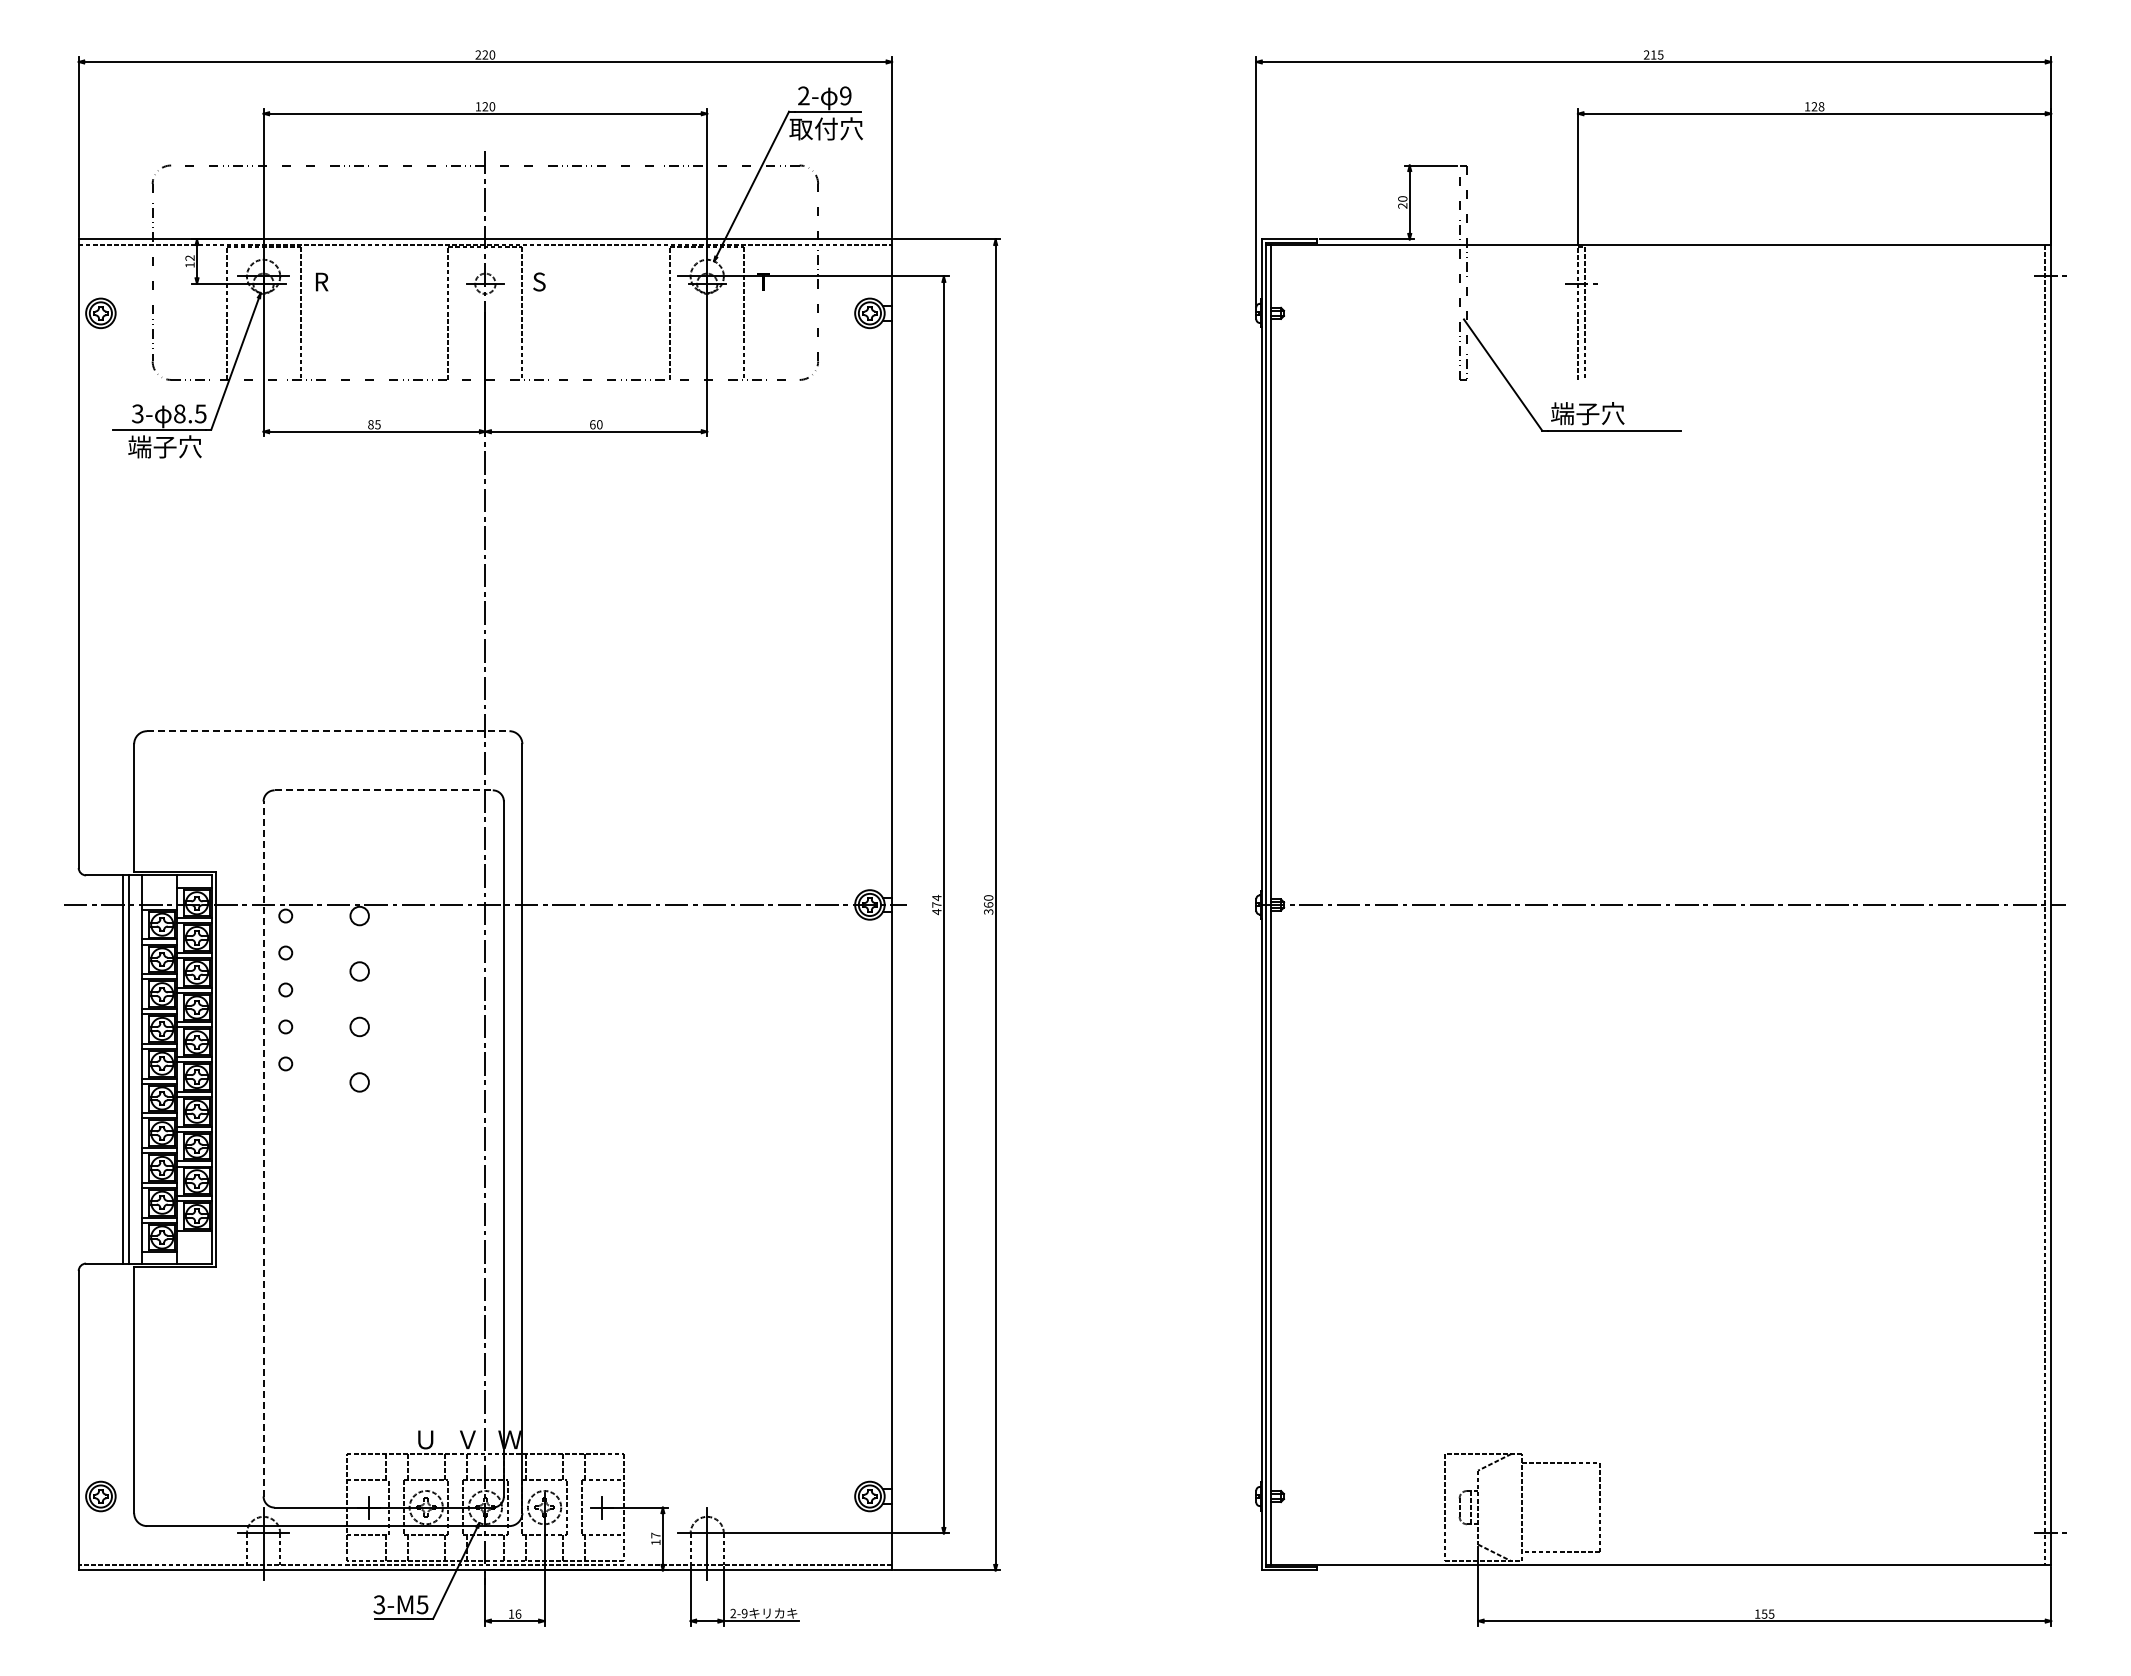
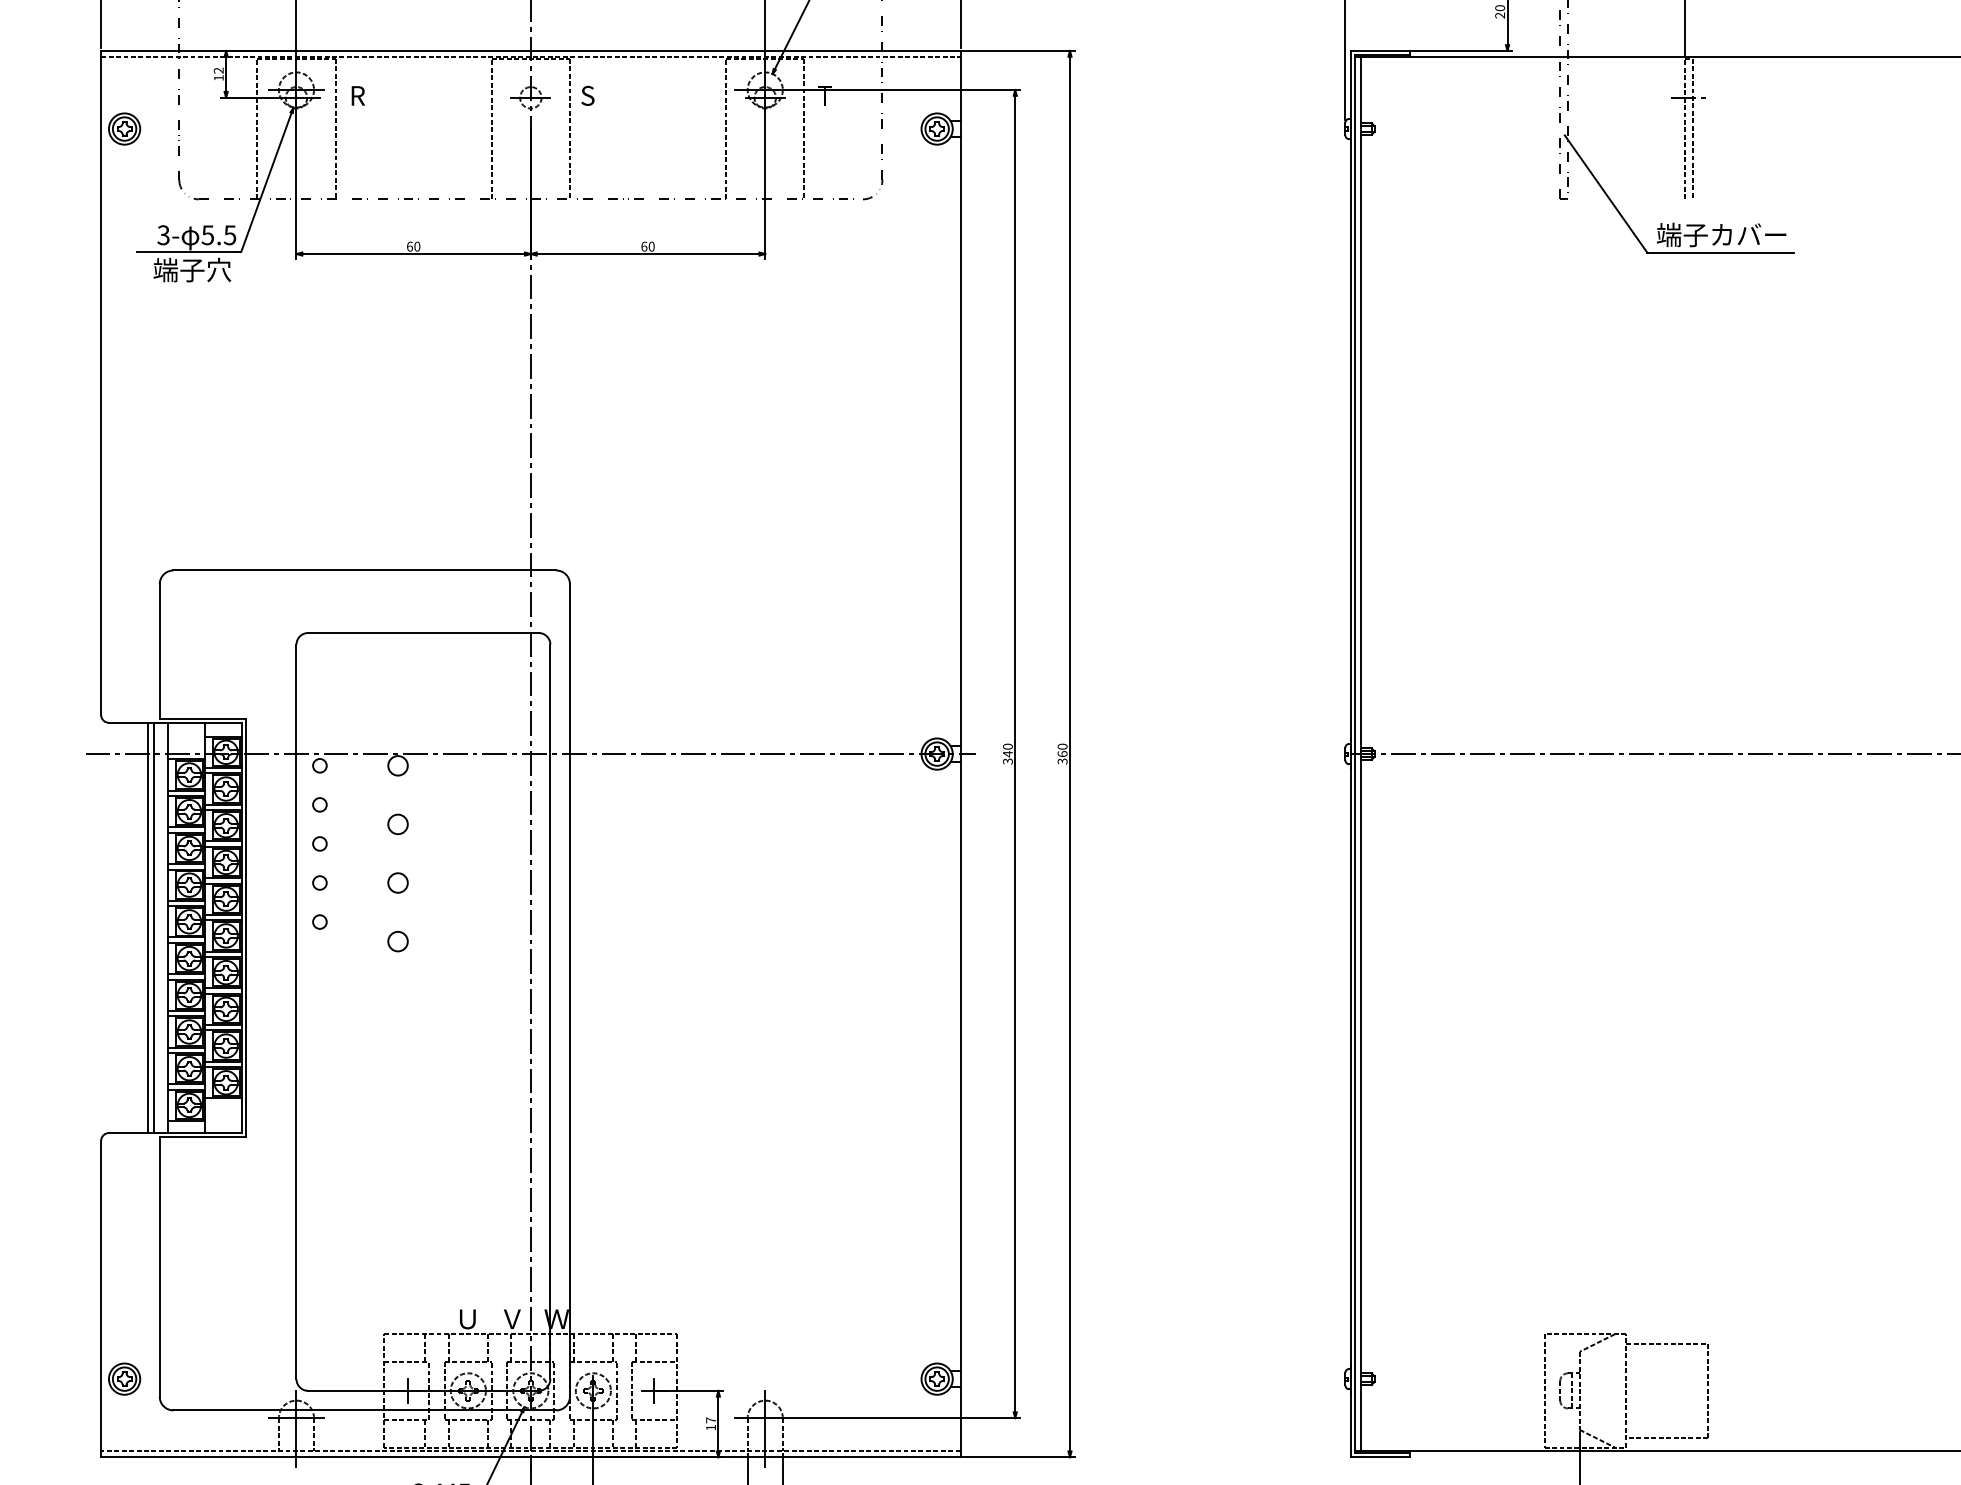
text: (179, 413) -> (207, 234), 8.5 -> 5.5
text: (1637, 413) -> (1748, 234), 端子穴 -> 端子カバー
text: (374, 424) -> (413, 246), 85 -> 60
line: (328, 731) -> (365, 570), dashed -> solid
line: (384, 790) -> (424, 633), dashed -> solid
text: (936, 904) -> (1007, 753), 474 -> 340
line: (263, 1148) -> (296, 1011), dashed -> solid

